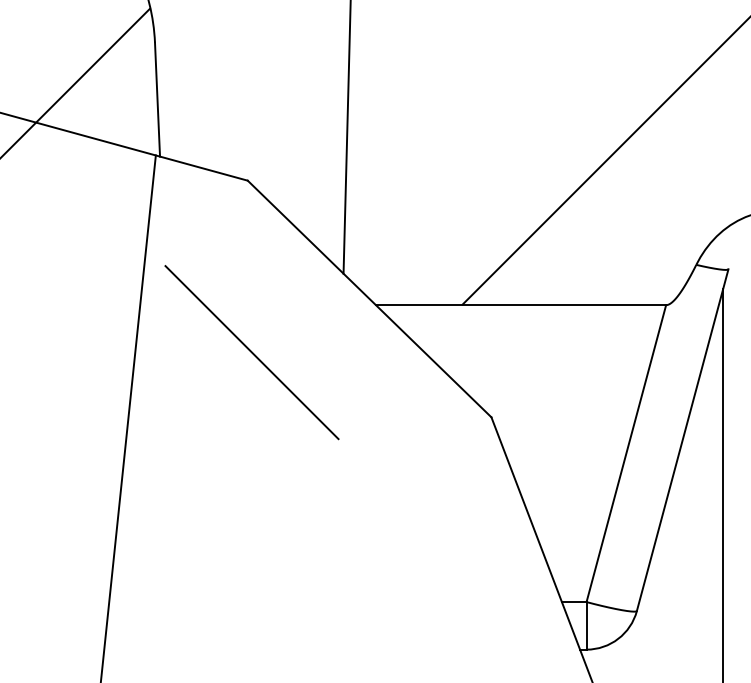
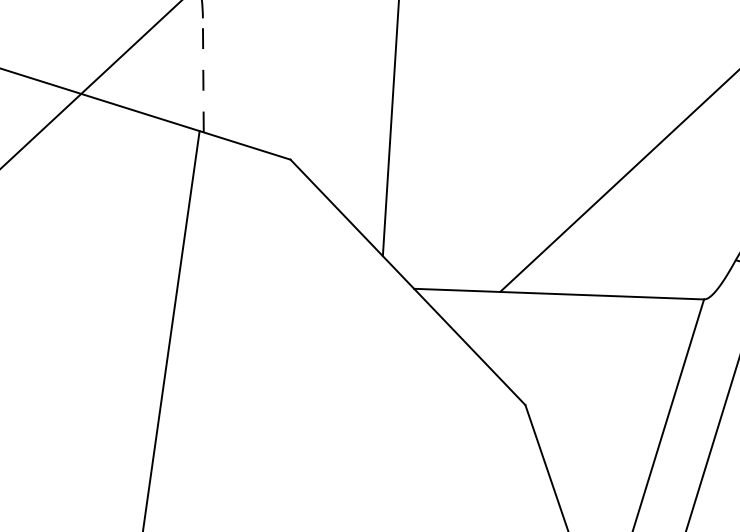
line: (157, 99) -> (203, 75), solid -> dashed
hatch: (251, 352) -> (287, 331), removed

